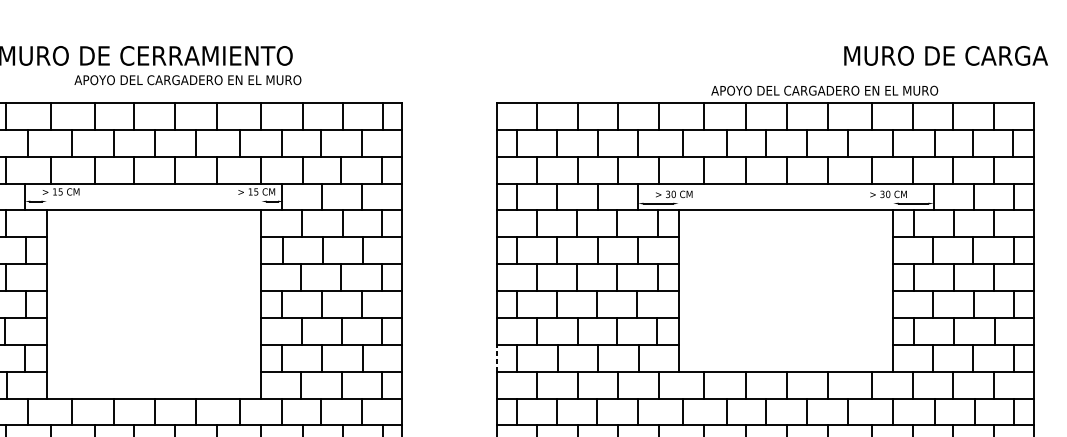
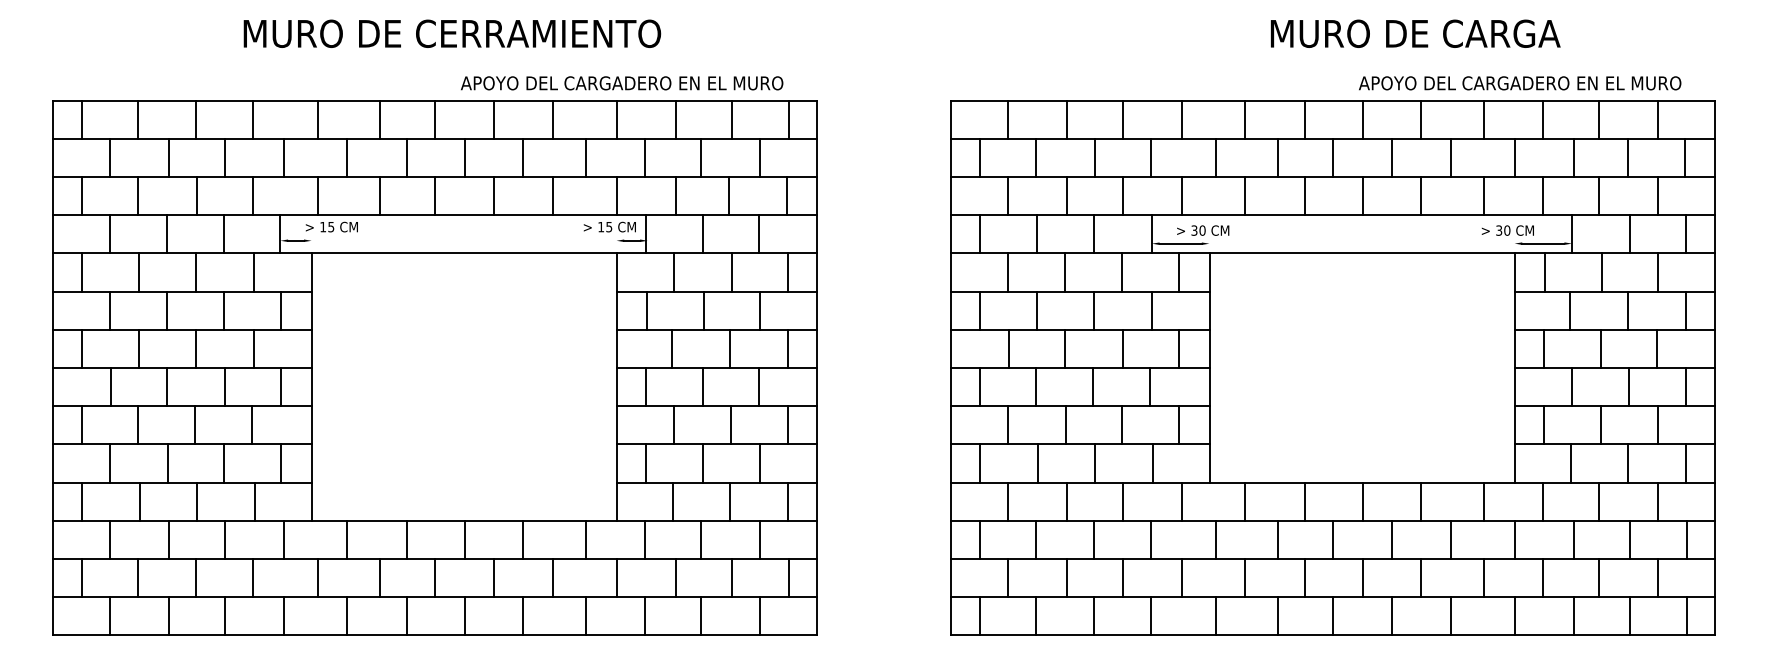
text: (946, 55) -> (1415, 33), moved
text: (188, 80) -> (622, 83), moved
text: (824, 90) -> (1520, 83), moved
line: (497, 358) -> (951, 463), dashed -> solid

